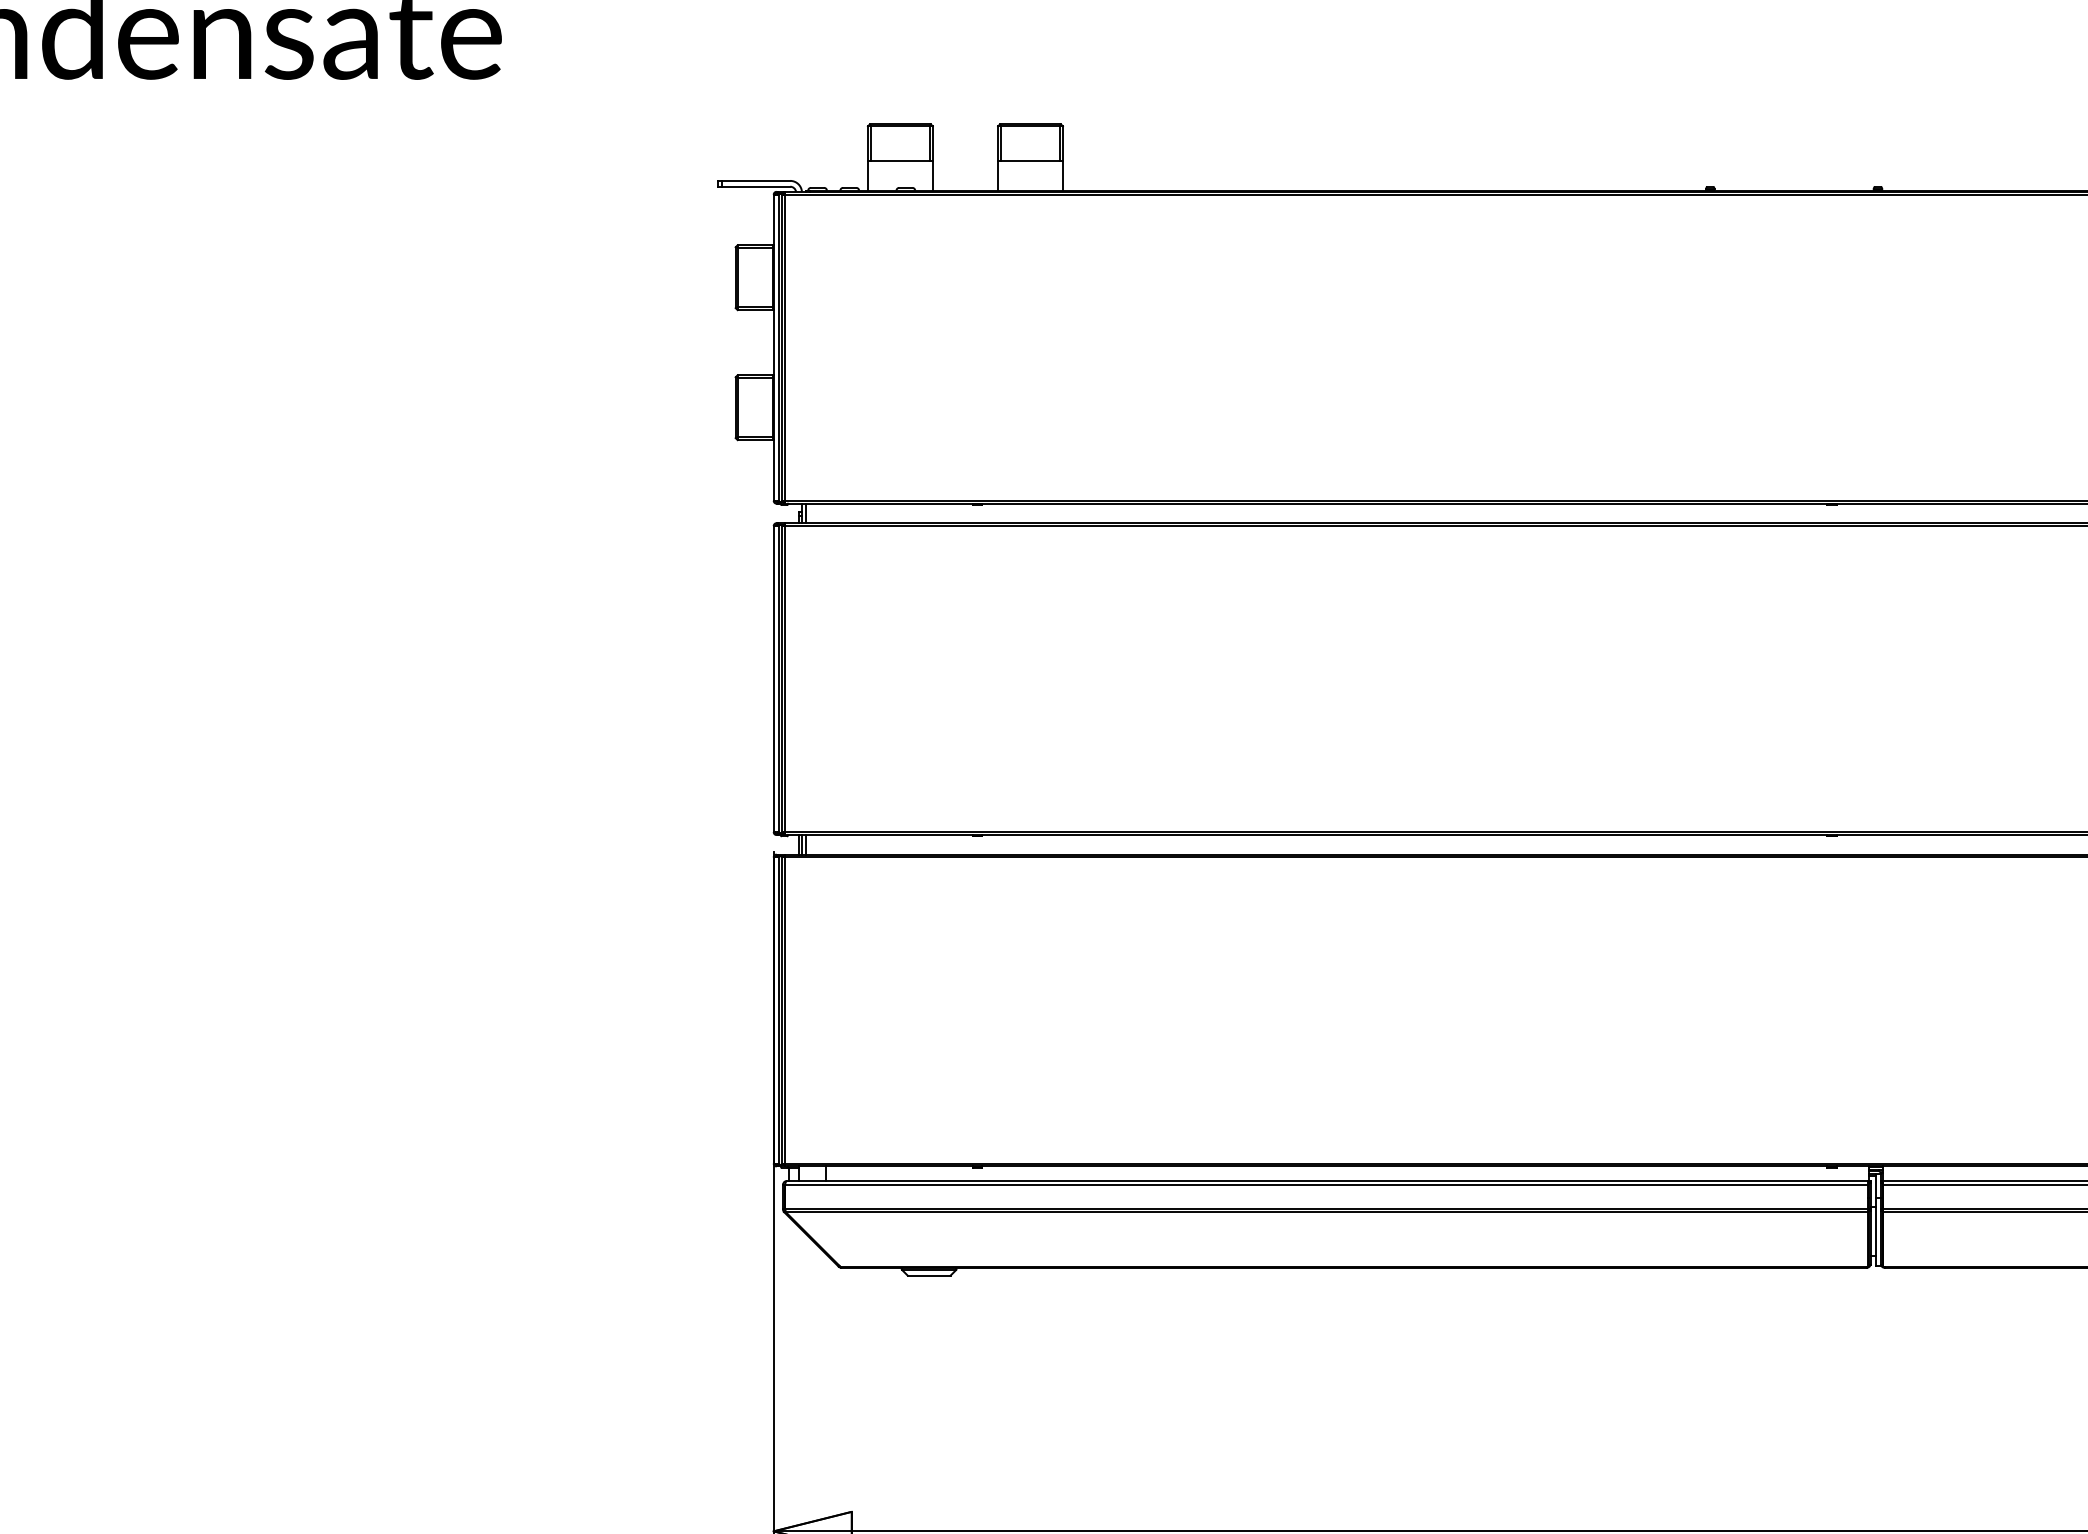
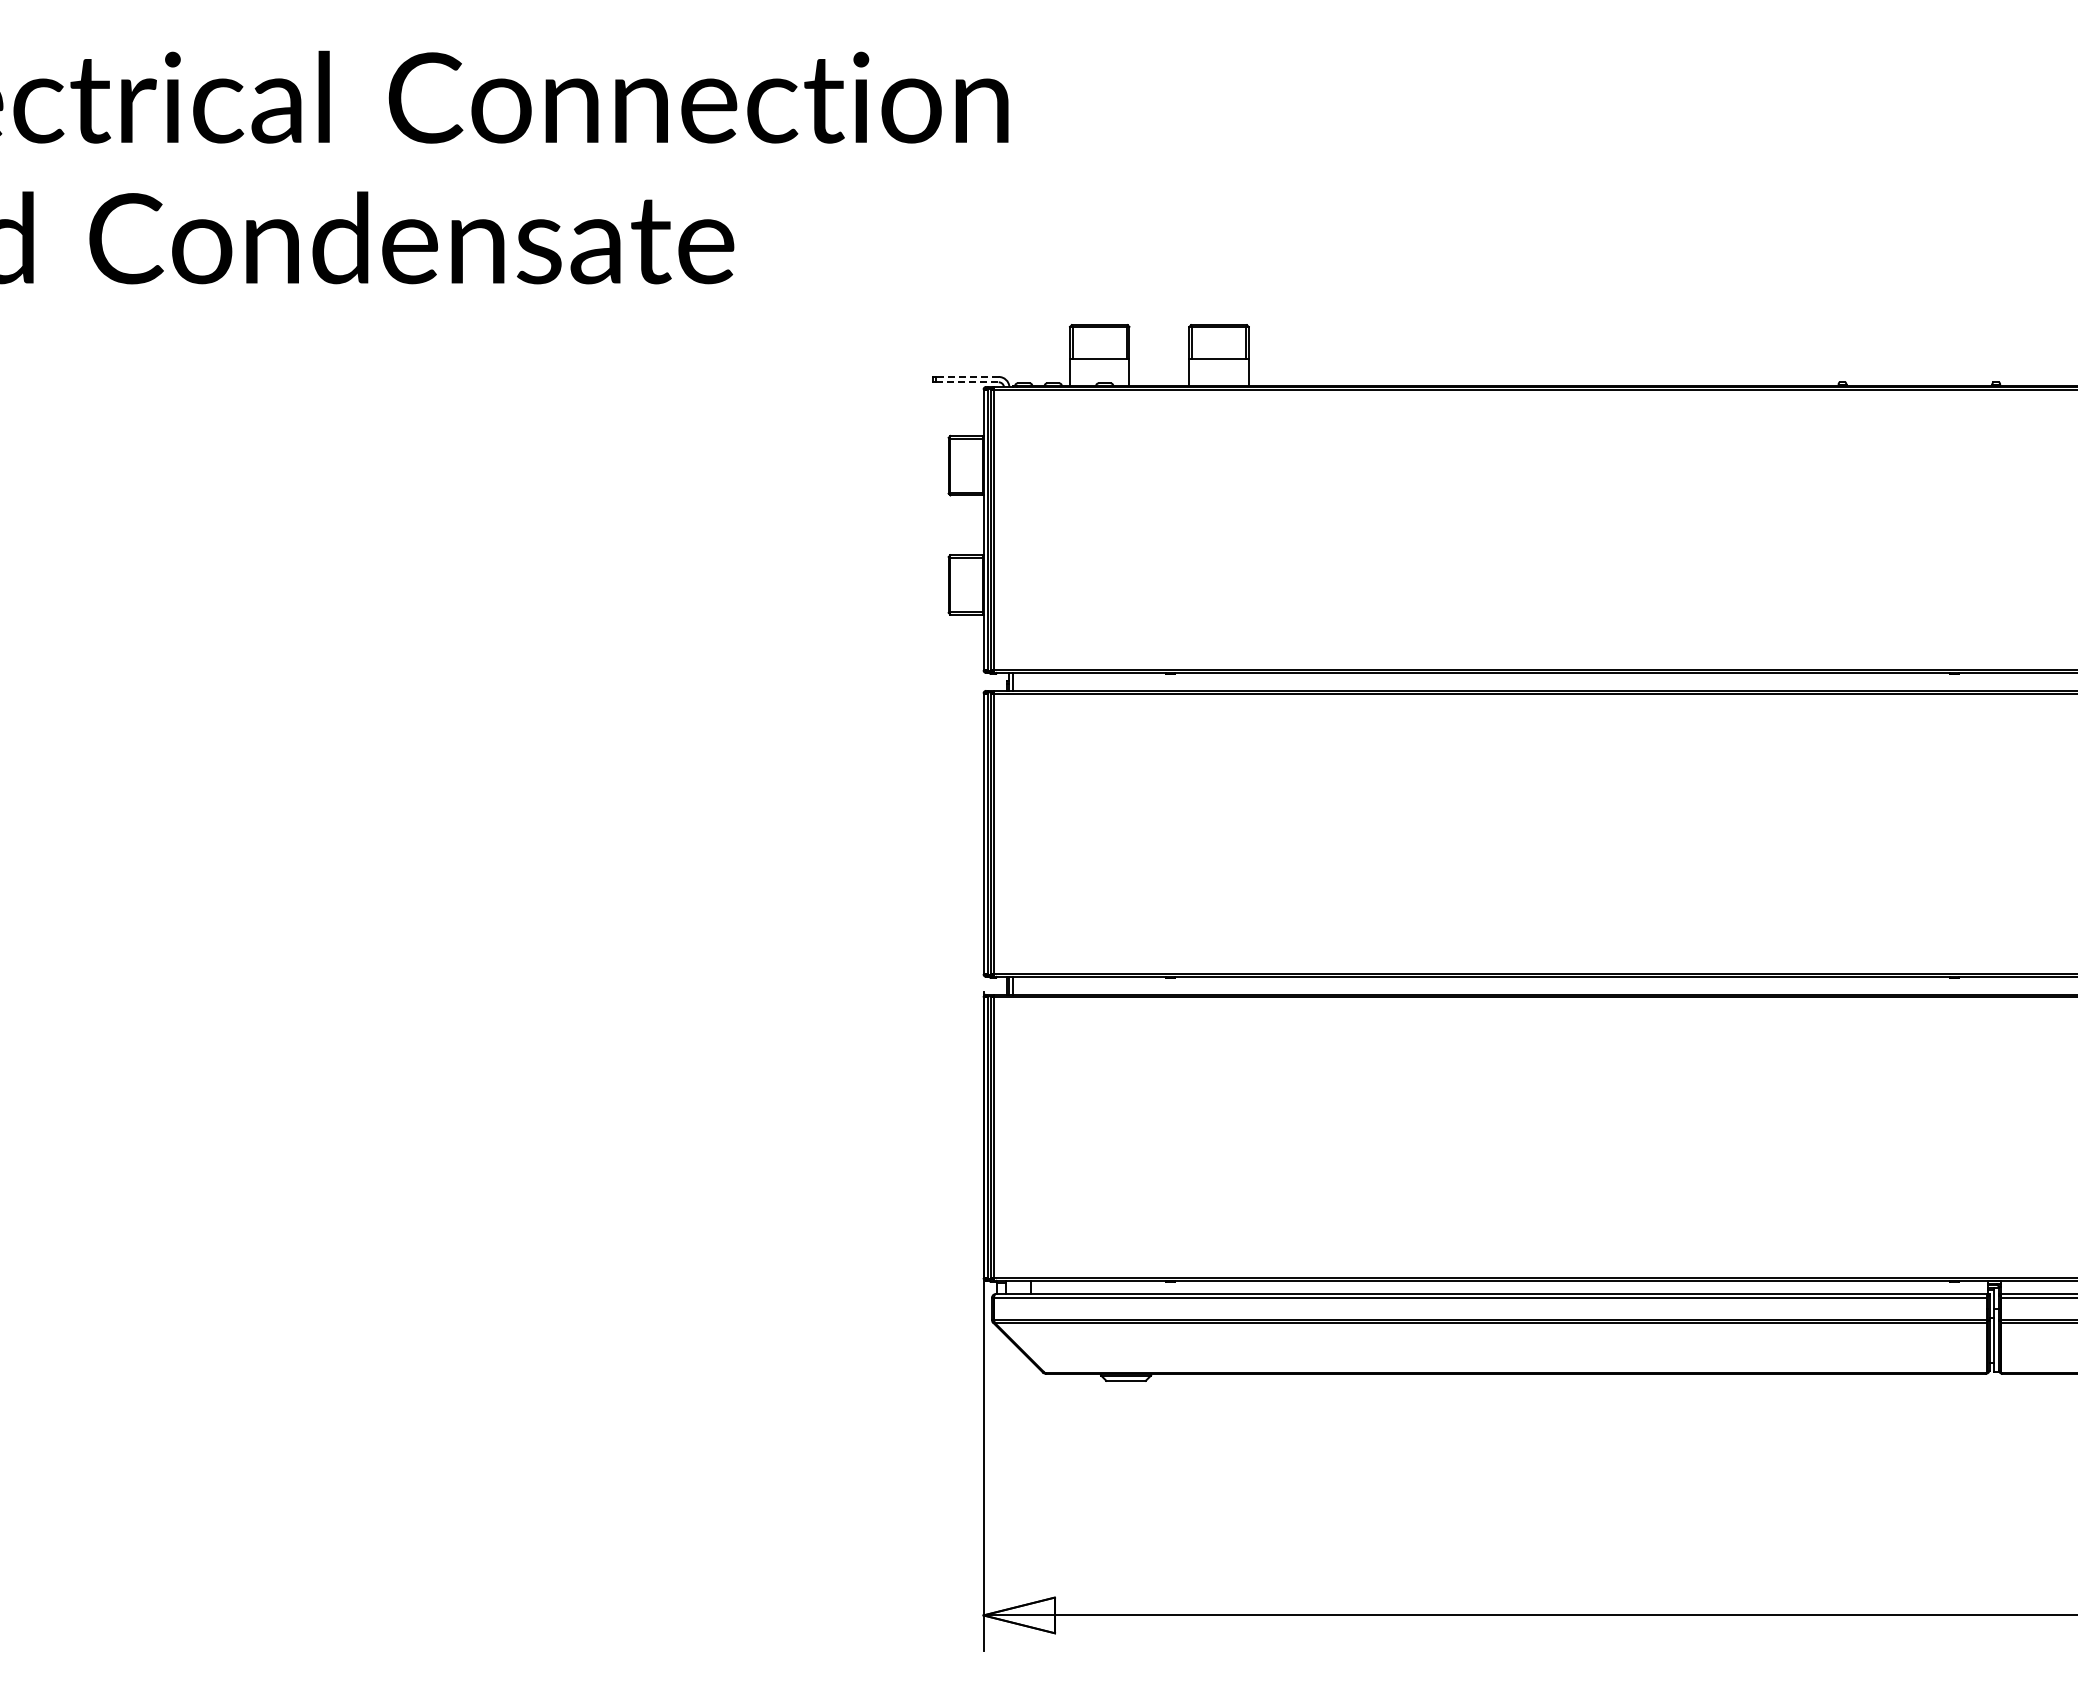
line: (755, 180) -> (966, 376), solid -> dashed
line: (756, 186) -> (967, 382), solid -> dashed

